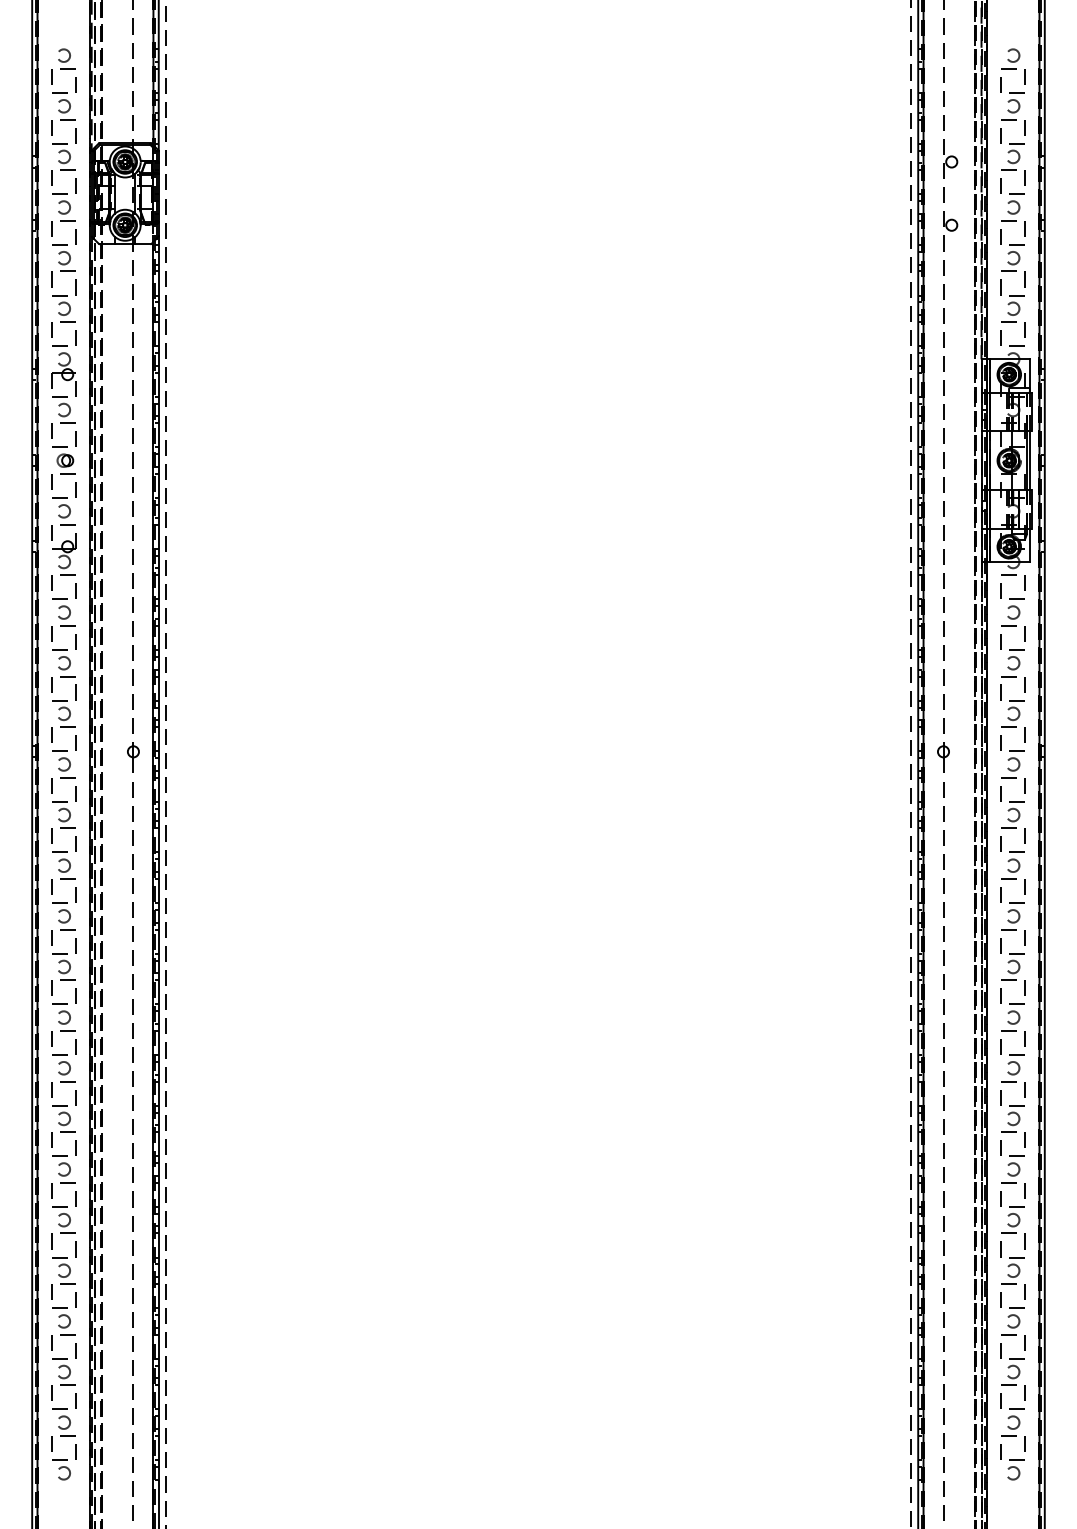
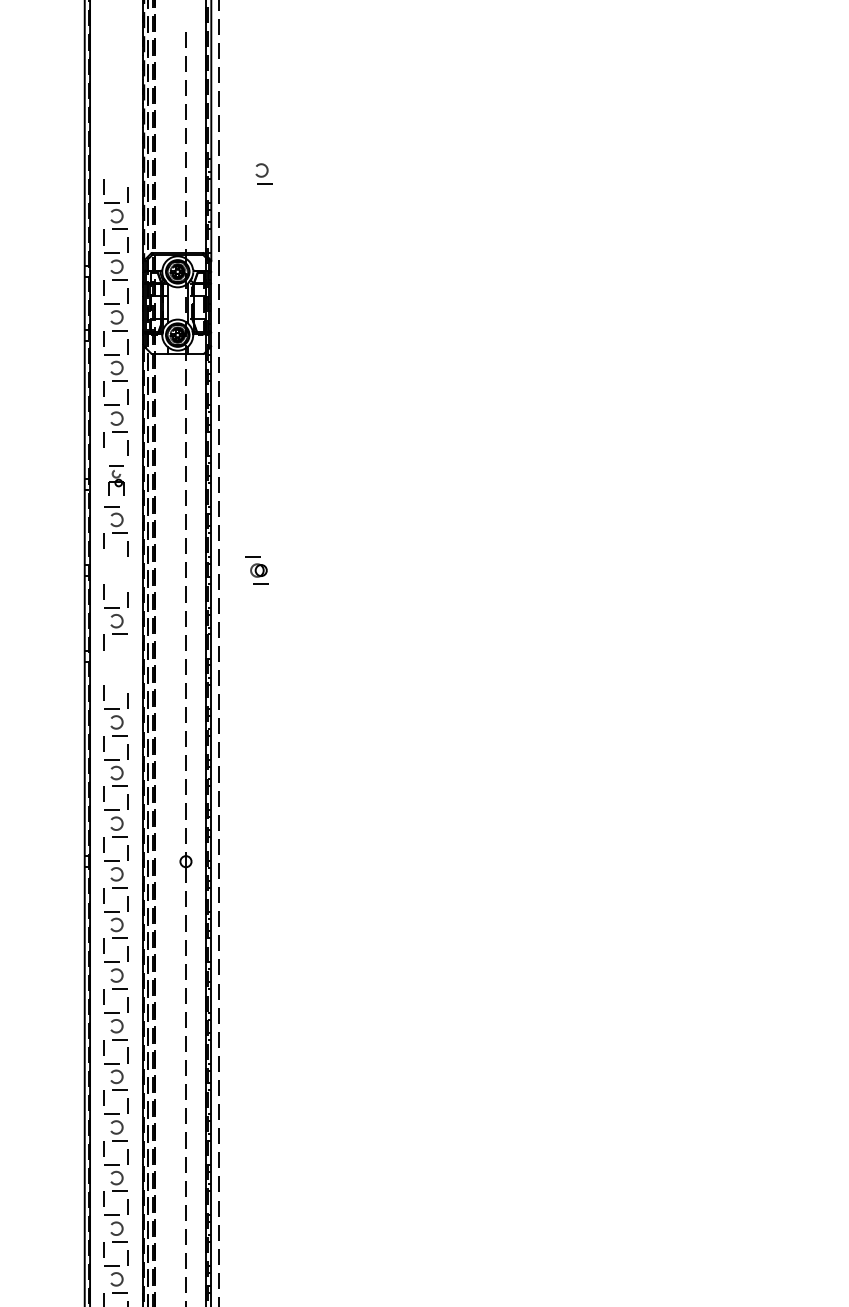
part: (66, 58) -> (264, 173), moved
part: (63, 370) -> (116, 480), size x0.6
part: (63, 460) -> (257, 570), moved
part: (64, 554) -> (117, 664), removed

